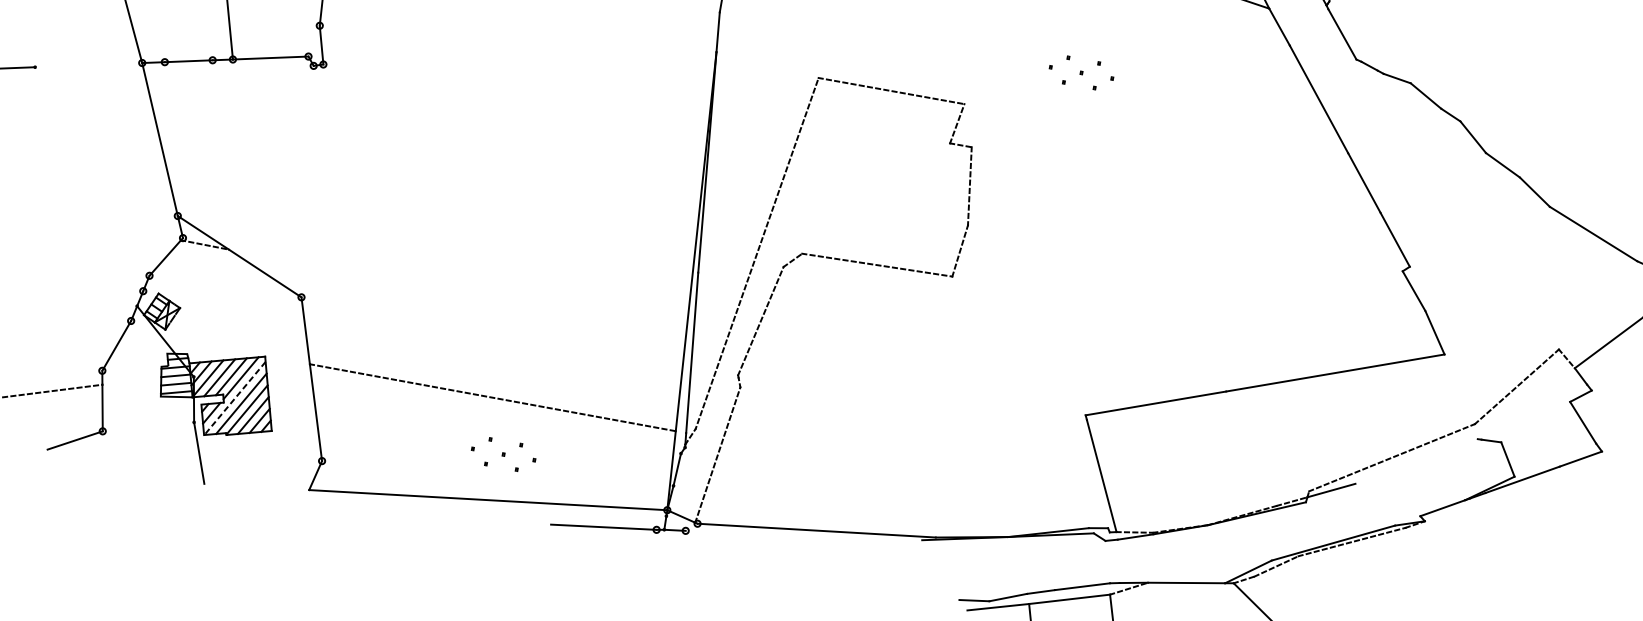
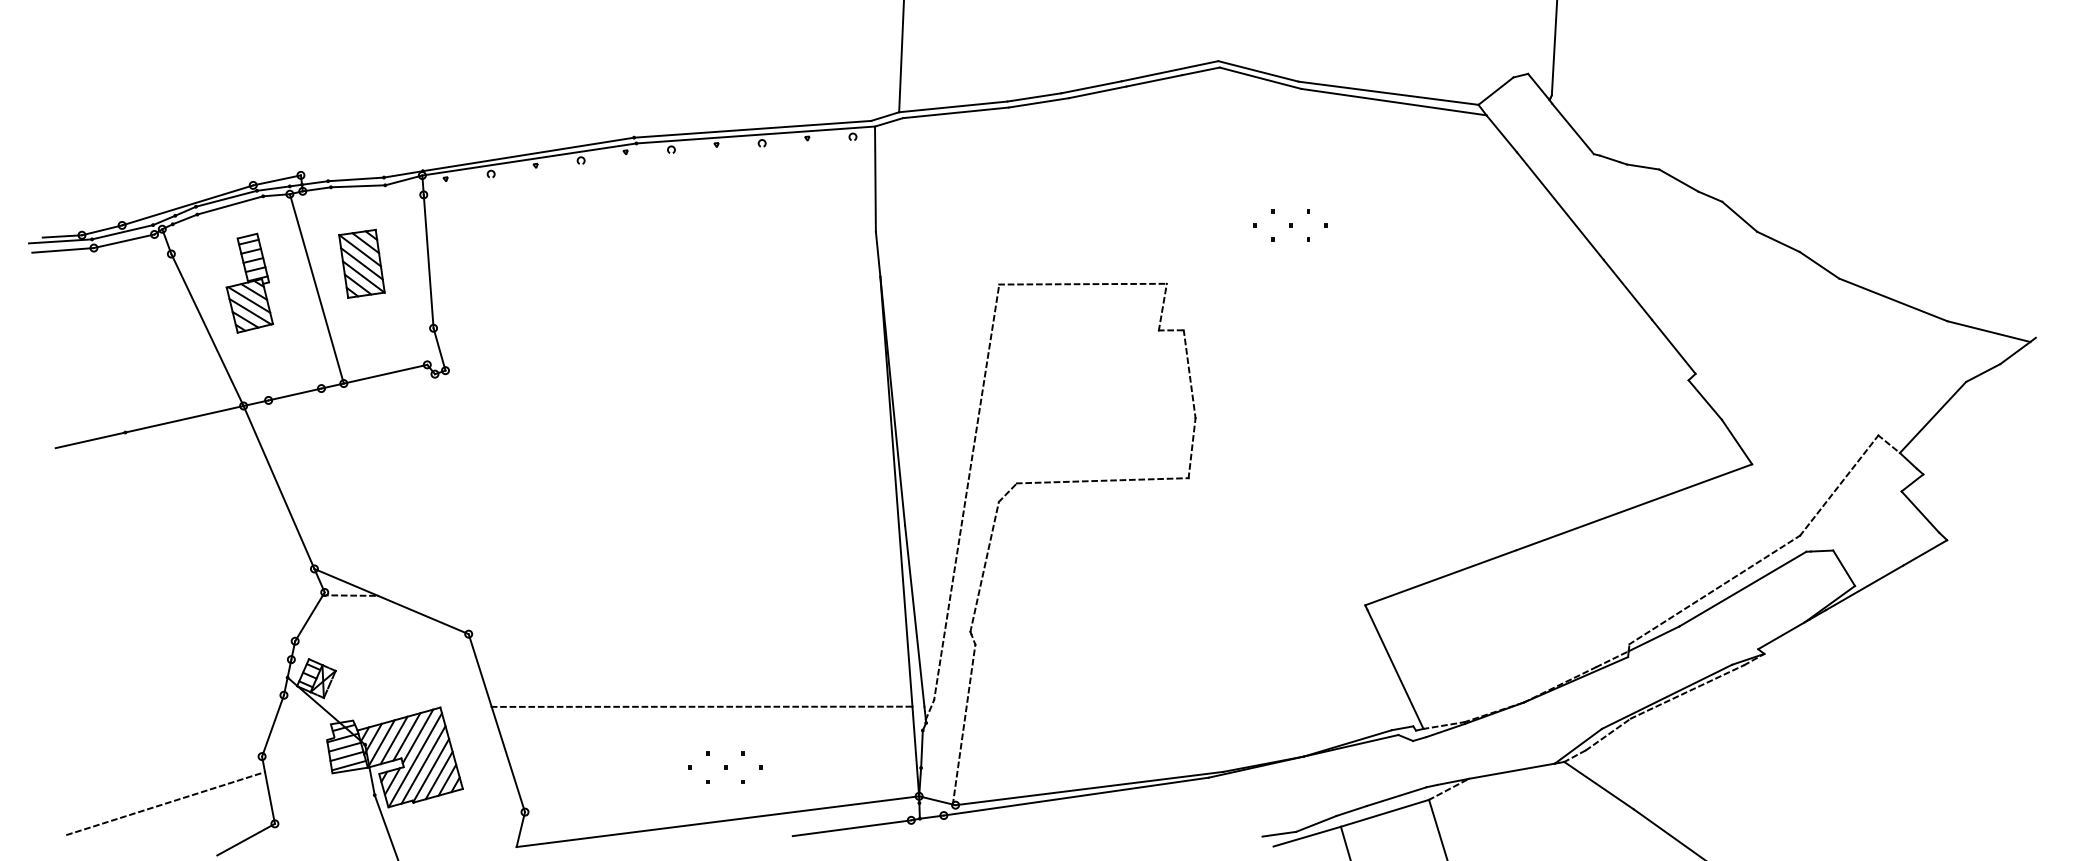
line: (88, 65) -> (184, 419), added
line: (235, 398) -> (415, 760), dashed -> solid
line: (1416, 460) -> (1742, 588), added
line: (803, 535) -> (1075, 796), added

